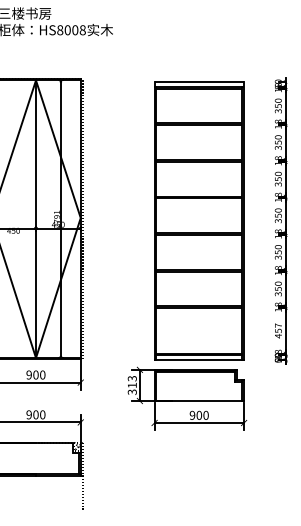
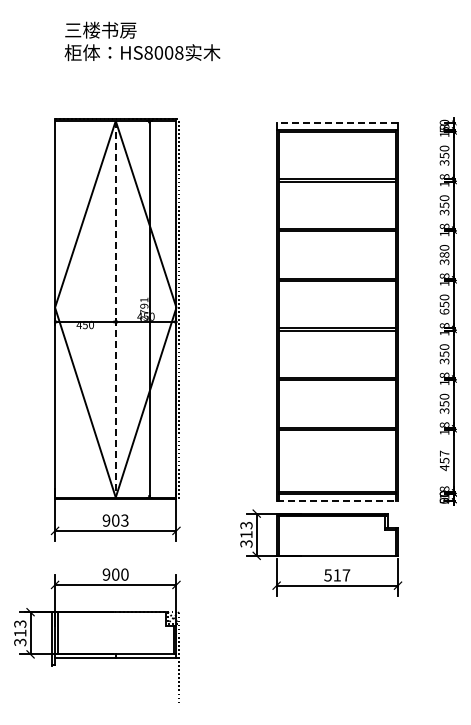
line: (199, 81) -> (337, 122), solid -> dashed
text: (278, 178) -> (444, 254), 350 -> 380
line: (35, 219) -> (115, 309), solid -> dashed
text: (278, 220) -> (444, 311), 350 -> 650
line: (199, 360) -> (337, 500), solid -> dashed
text: (42, 374) -> (124, 520), 900 -> 903
text: (199, 415) -> (337, 575), 900 -> 517

